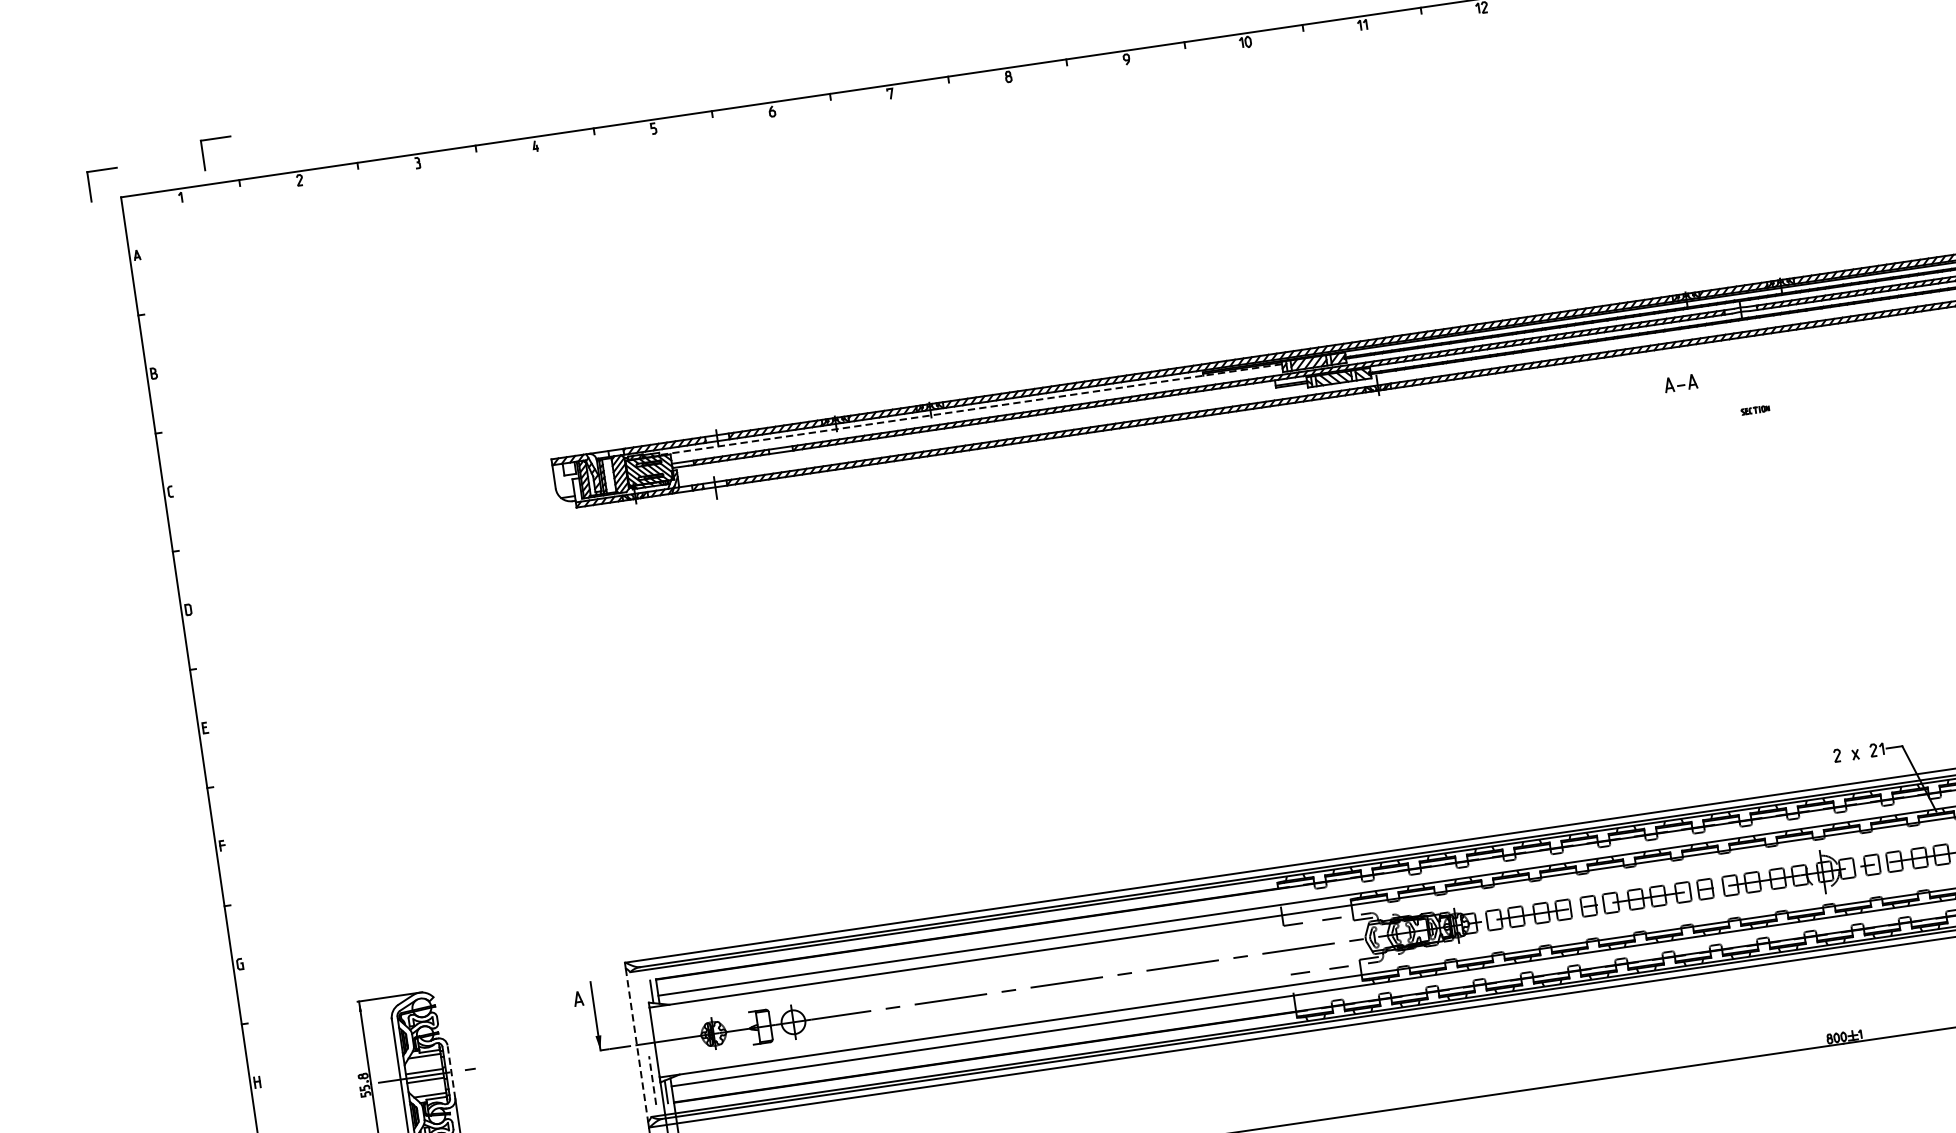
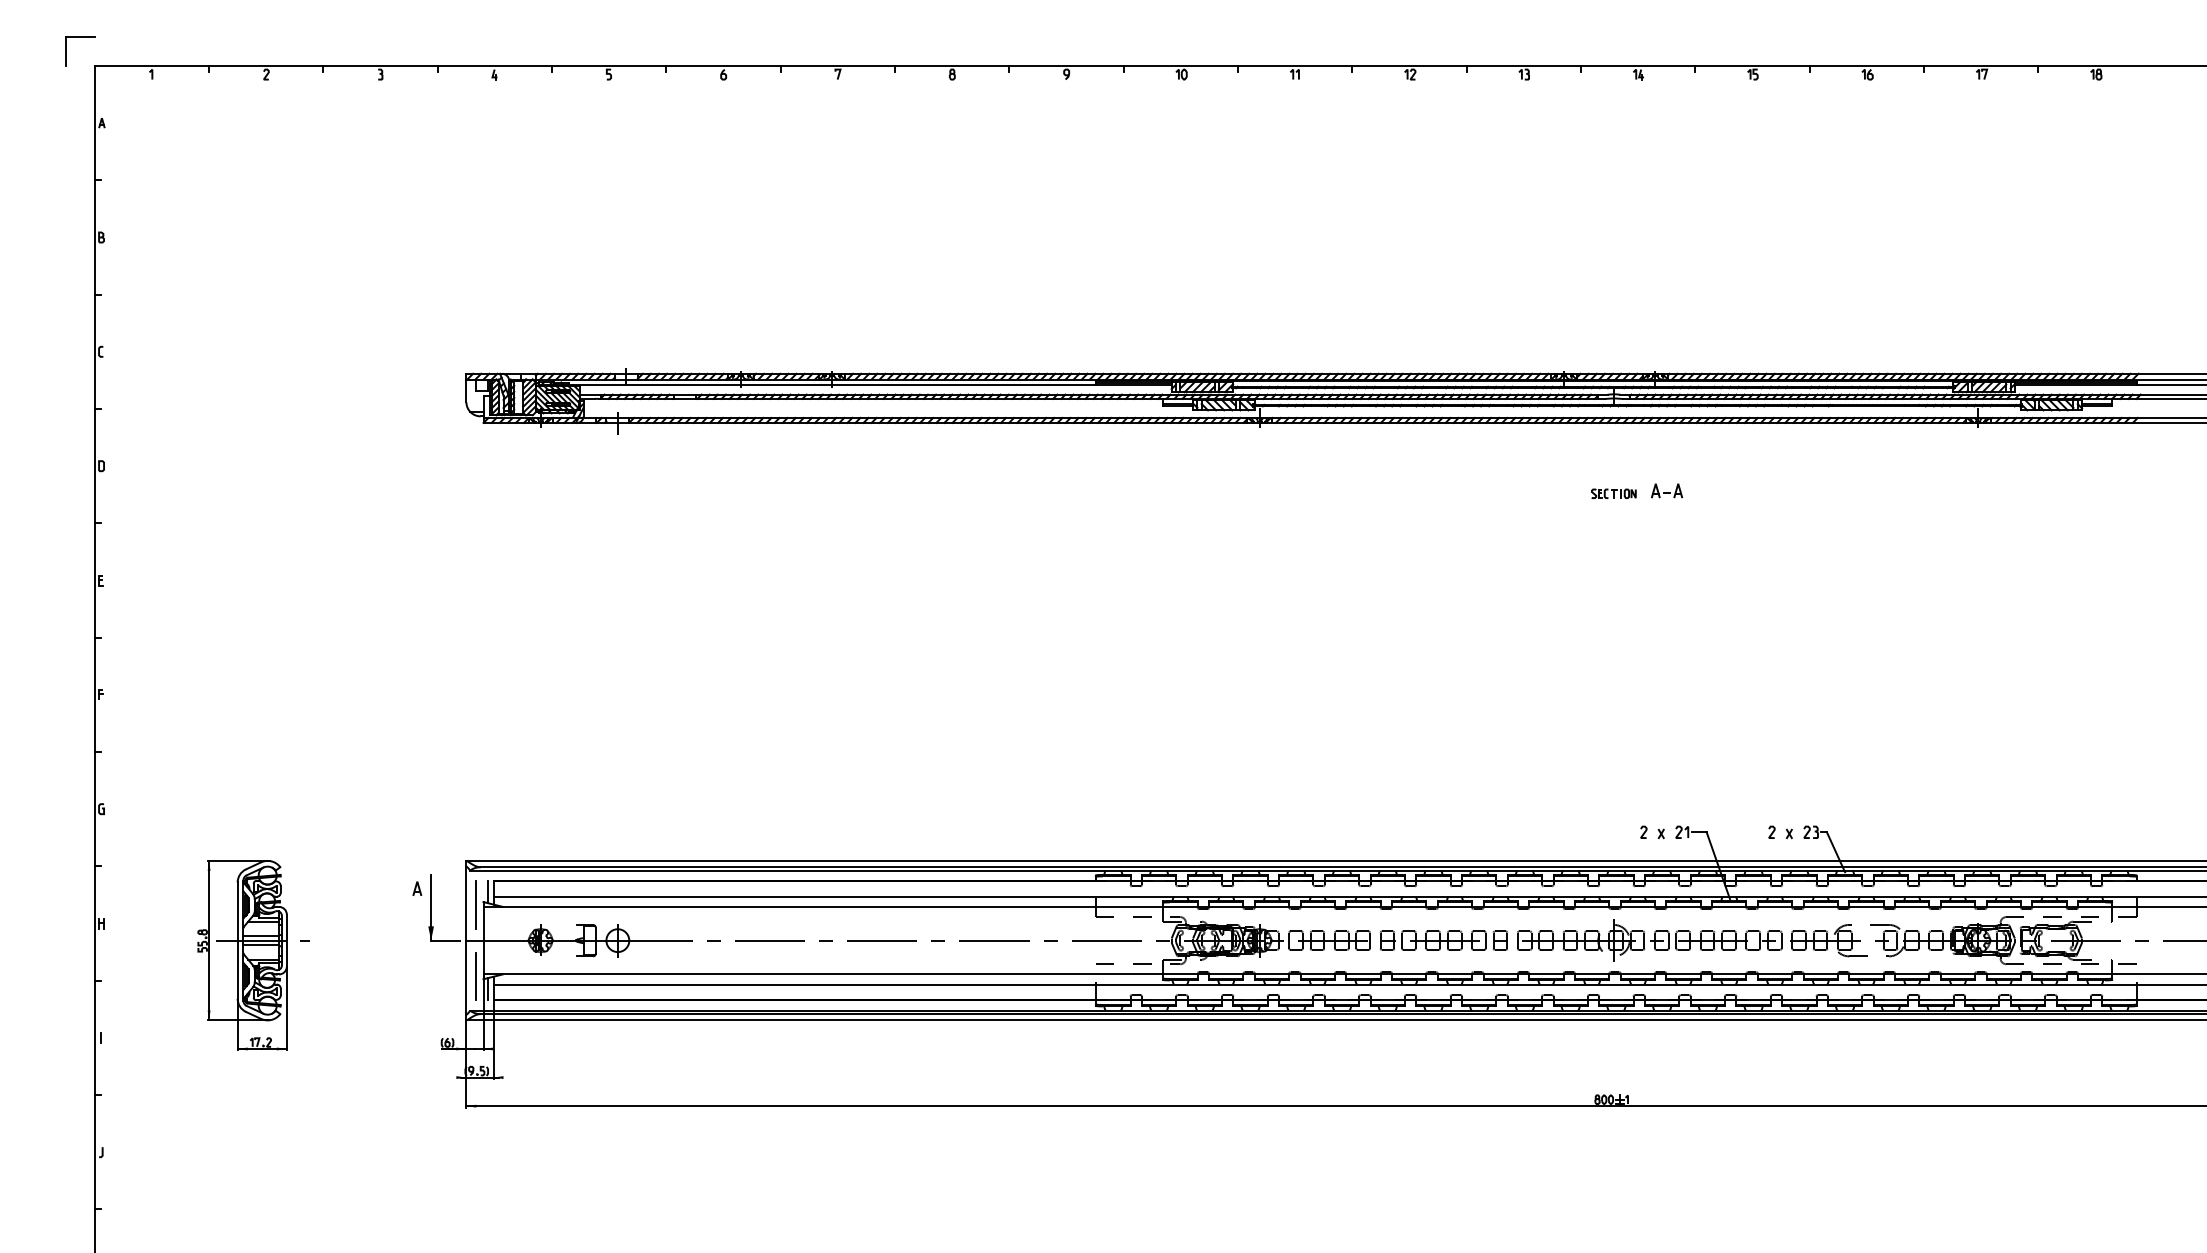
part: (215, 138) -> (192, 23), removed
part: (1681, 382) -> (1667, 490), moved
line: (969, 409) -> (869, 384), dashed -> solid
part: (1754, 410) -> (1613, 493), size x1.67
line: (641, 1006) -> (476, 904), added
line: (637, 1044) -> (466, 940), dashed -> solid
line: (451, 1072) -> (286, 940), dashed -> solid
line: (652, 1080) -> (476, 976), dashed -> solid

